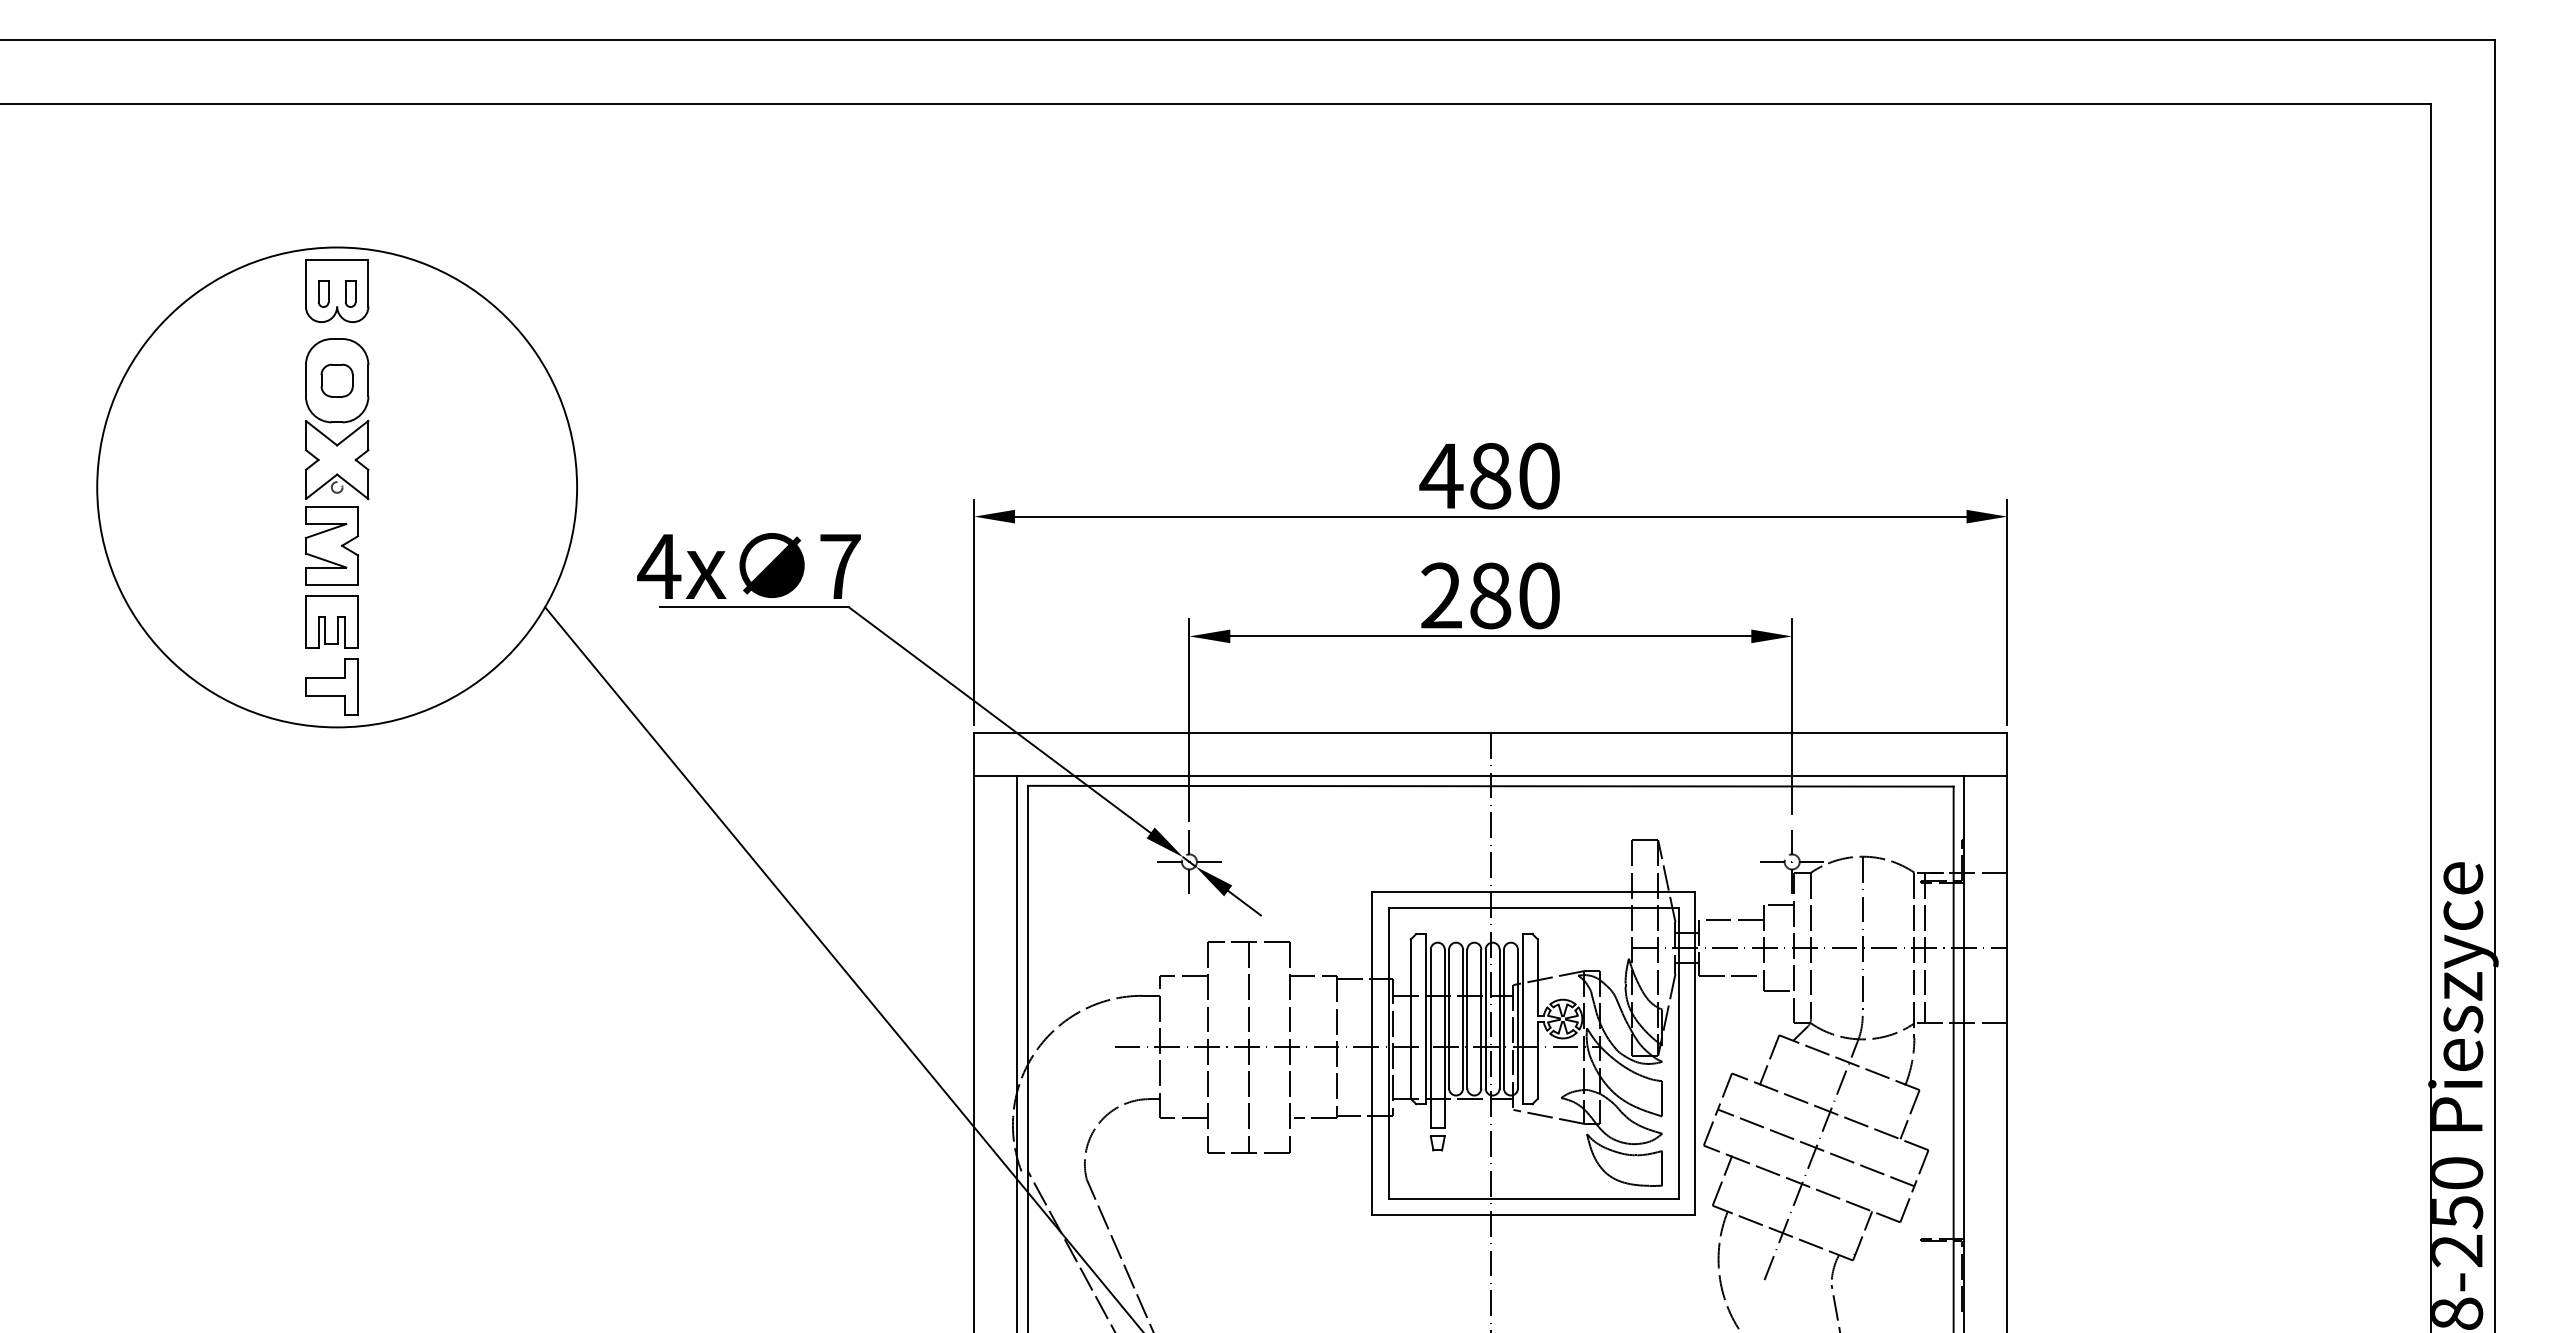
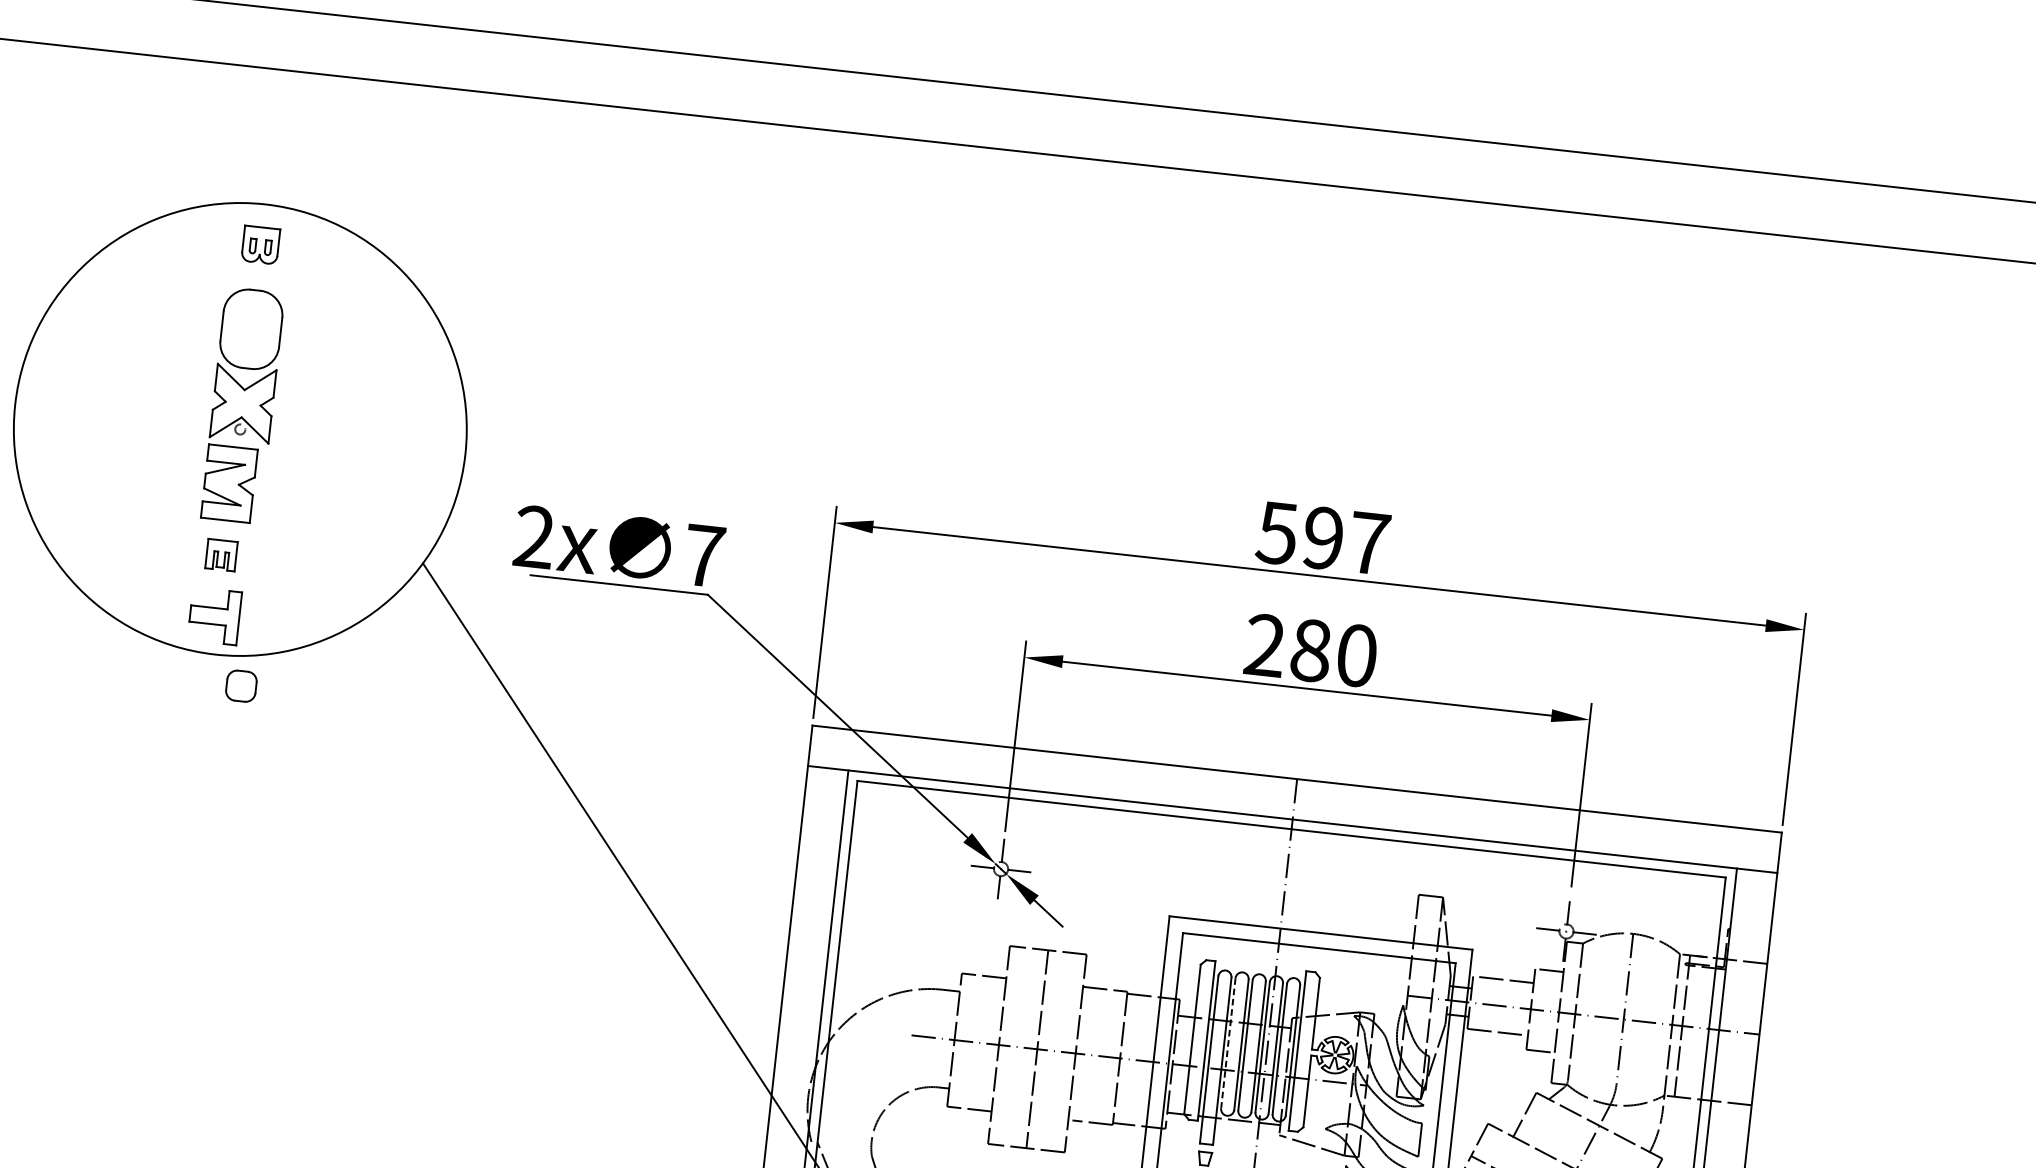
part: (337, 290) -> (261, 244), size x0.6
part: (336, 380) -> (240, 685), moved
text: (1489, 475) -> (1322, 537), 480 -> 597
text: (659, 565) -> (534, 536), 4x -> 2x
part: (331, 621) -> (221, 554), size x0.6
line: (1449, 1019) -> (1228, 1043), solid -> dashed

